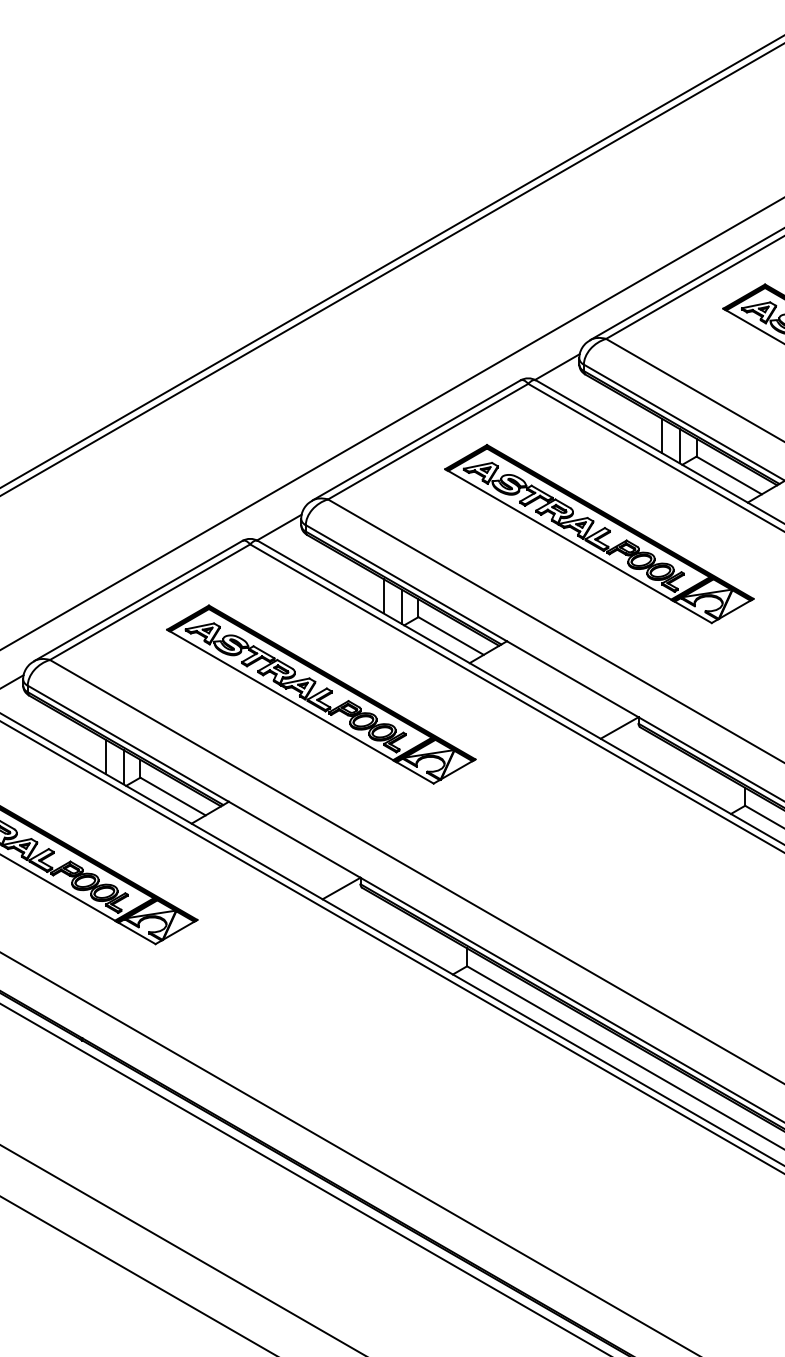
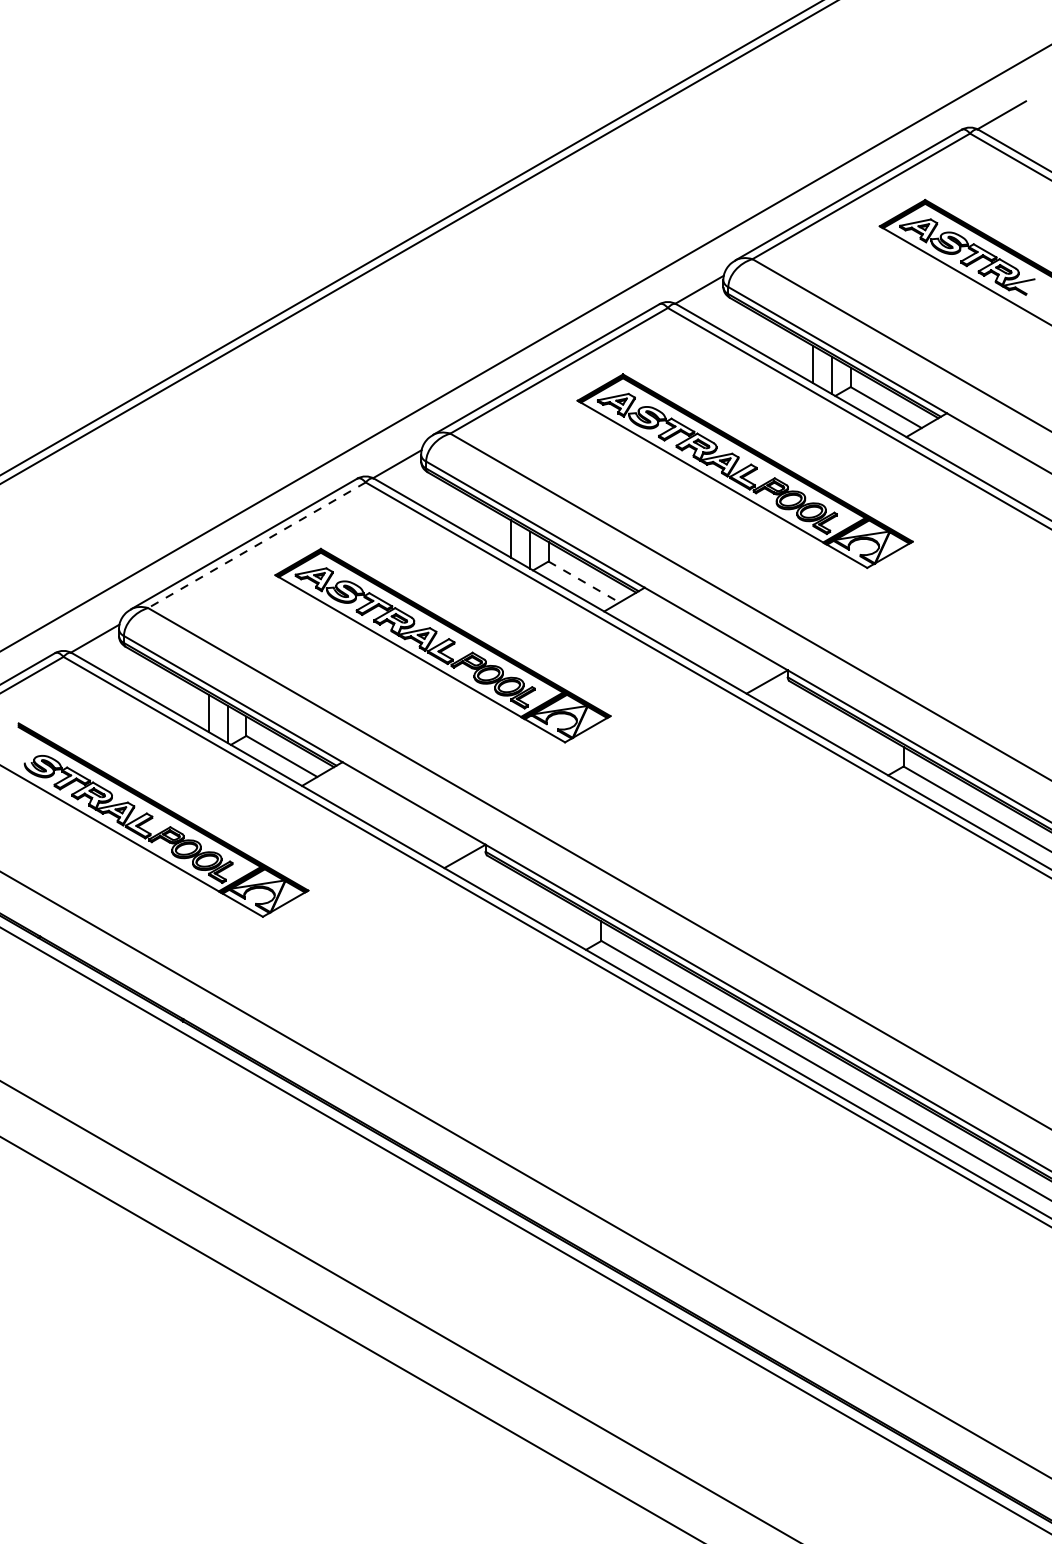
line: (149, 602) -> (256, 545), solid -> dashed
line: (451, 636) -> (584, 582), solid -> dashed

